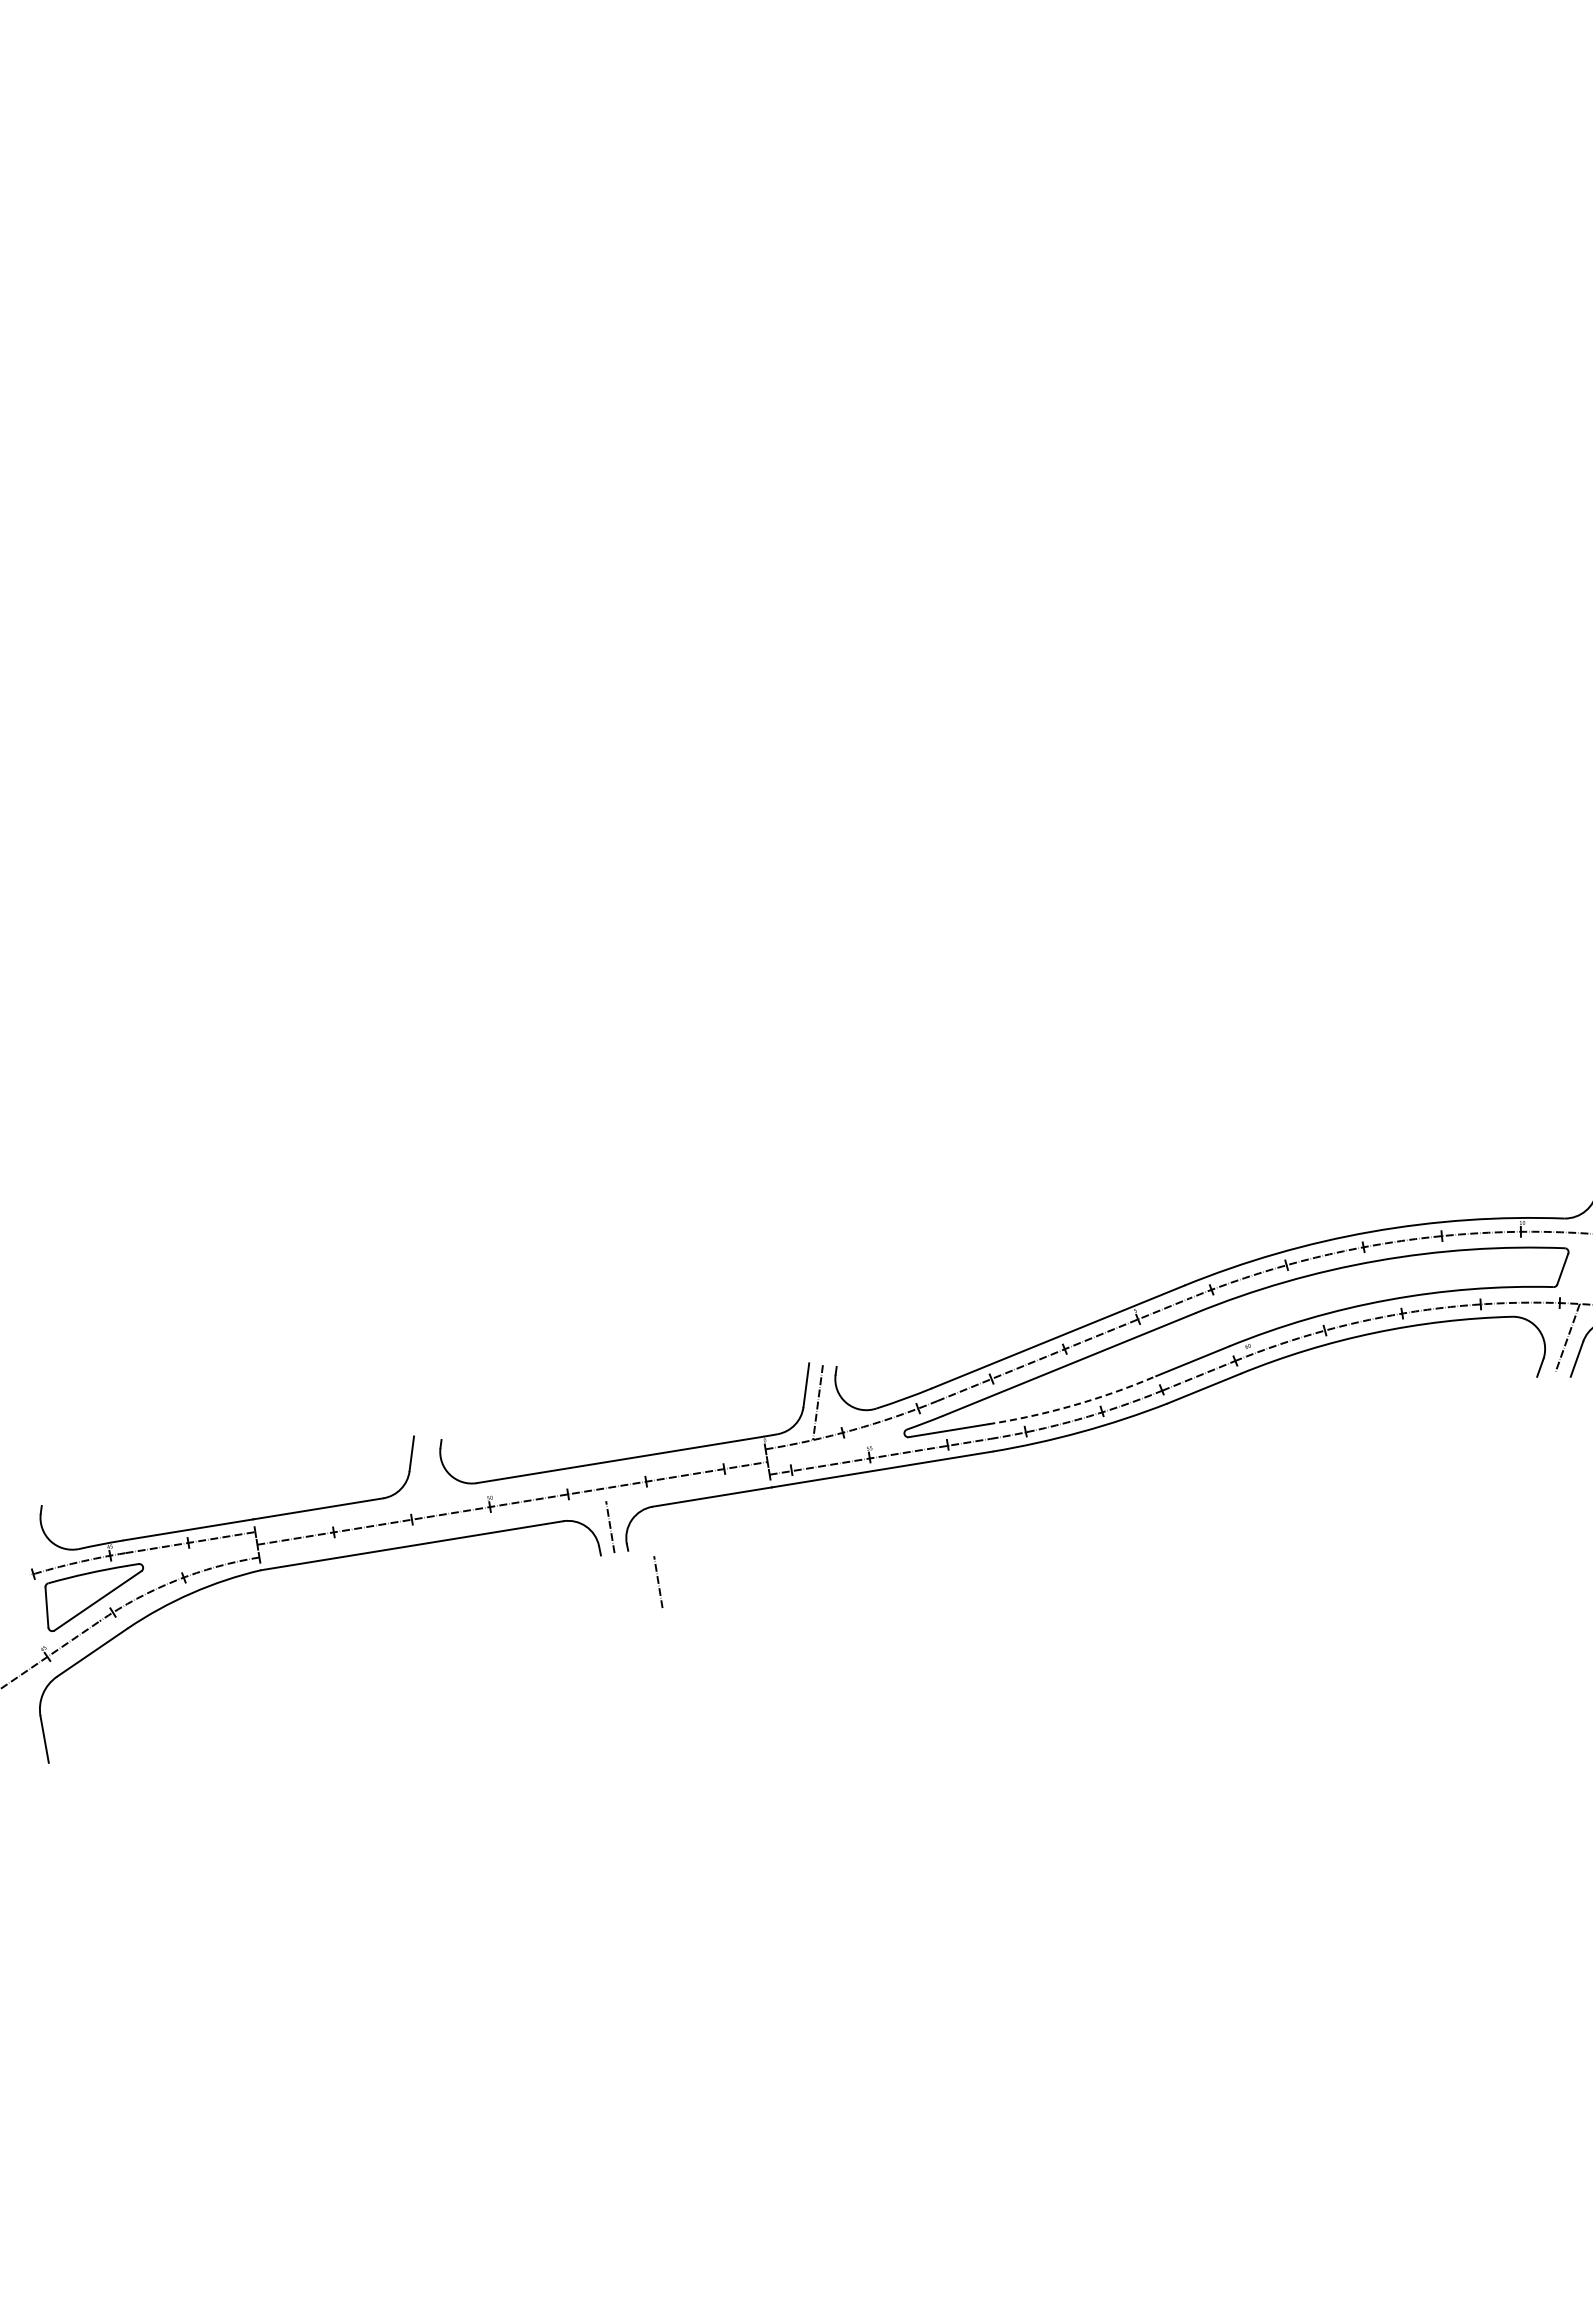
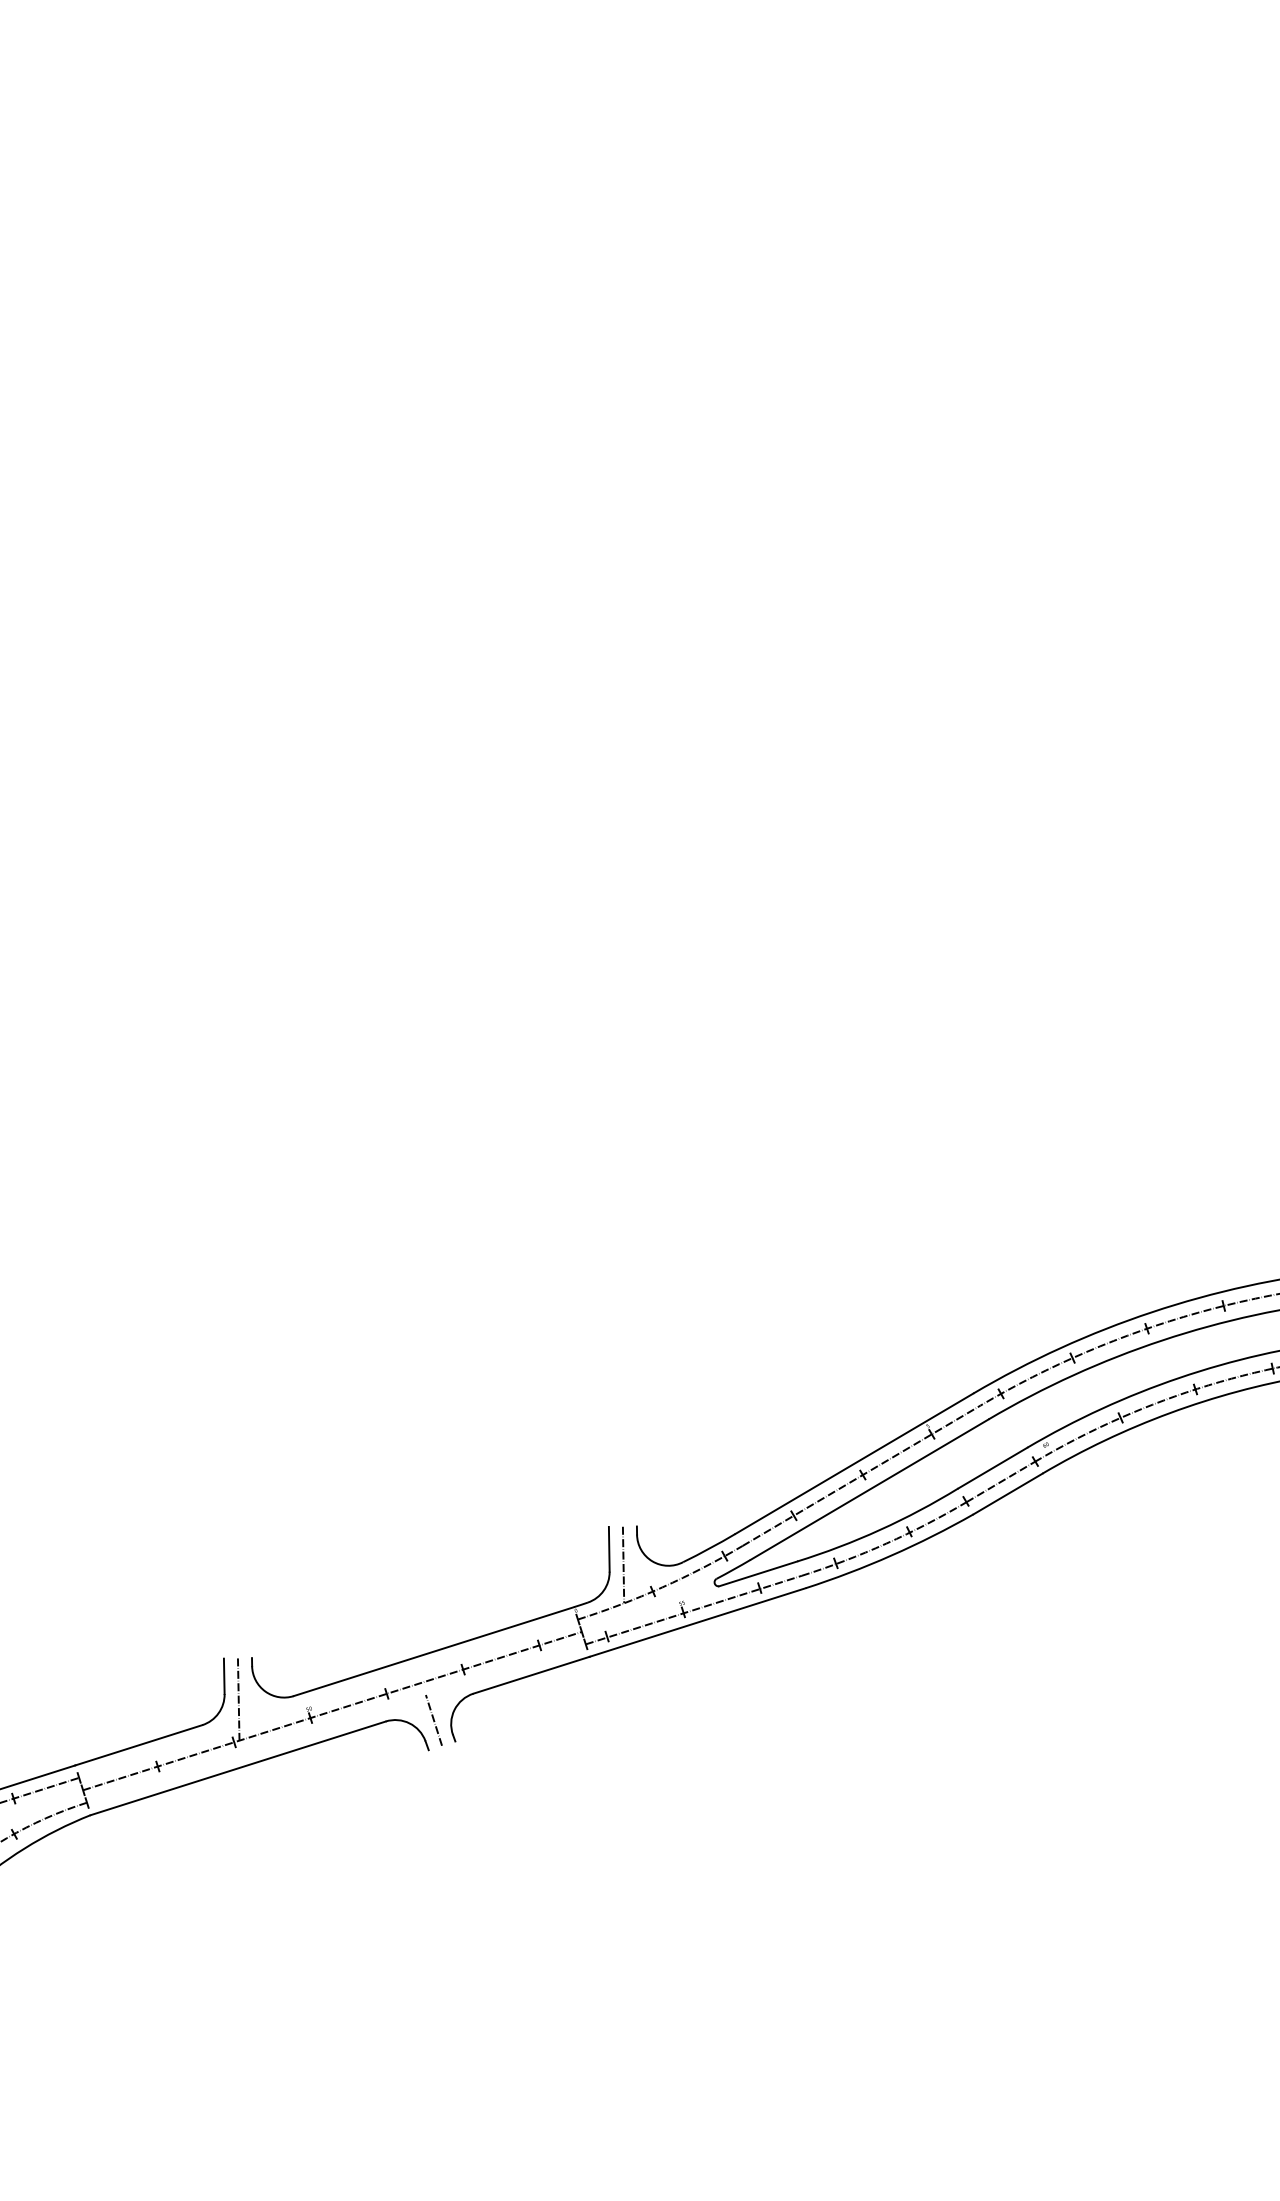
arc: (1073, 1405) -> (879, 1530), dashed -> solid
line: (422, 1478) -> (238, 1699), added
line: (658, 1581) -> (490, 1767), removed

